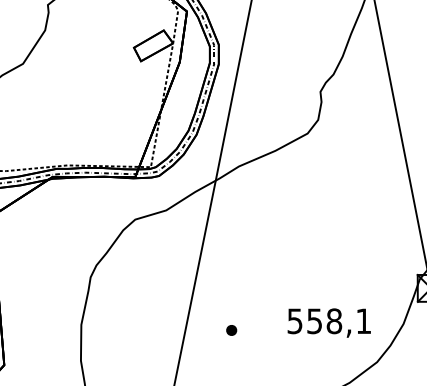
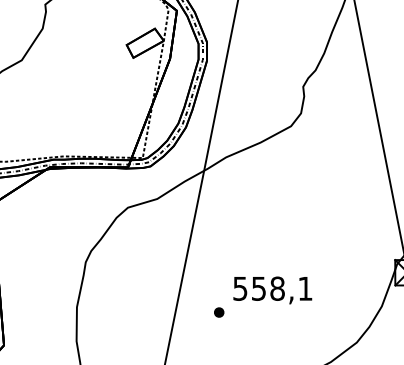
text: (328, 322) -> (272, 289), moved

